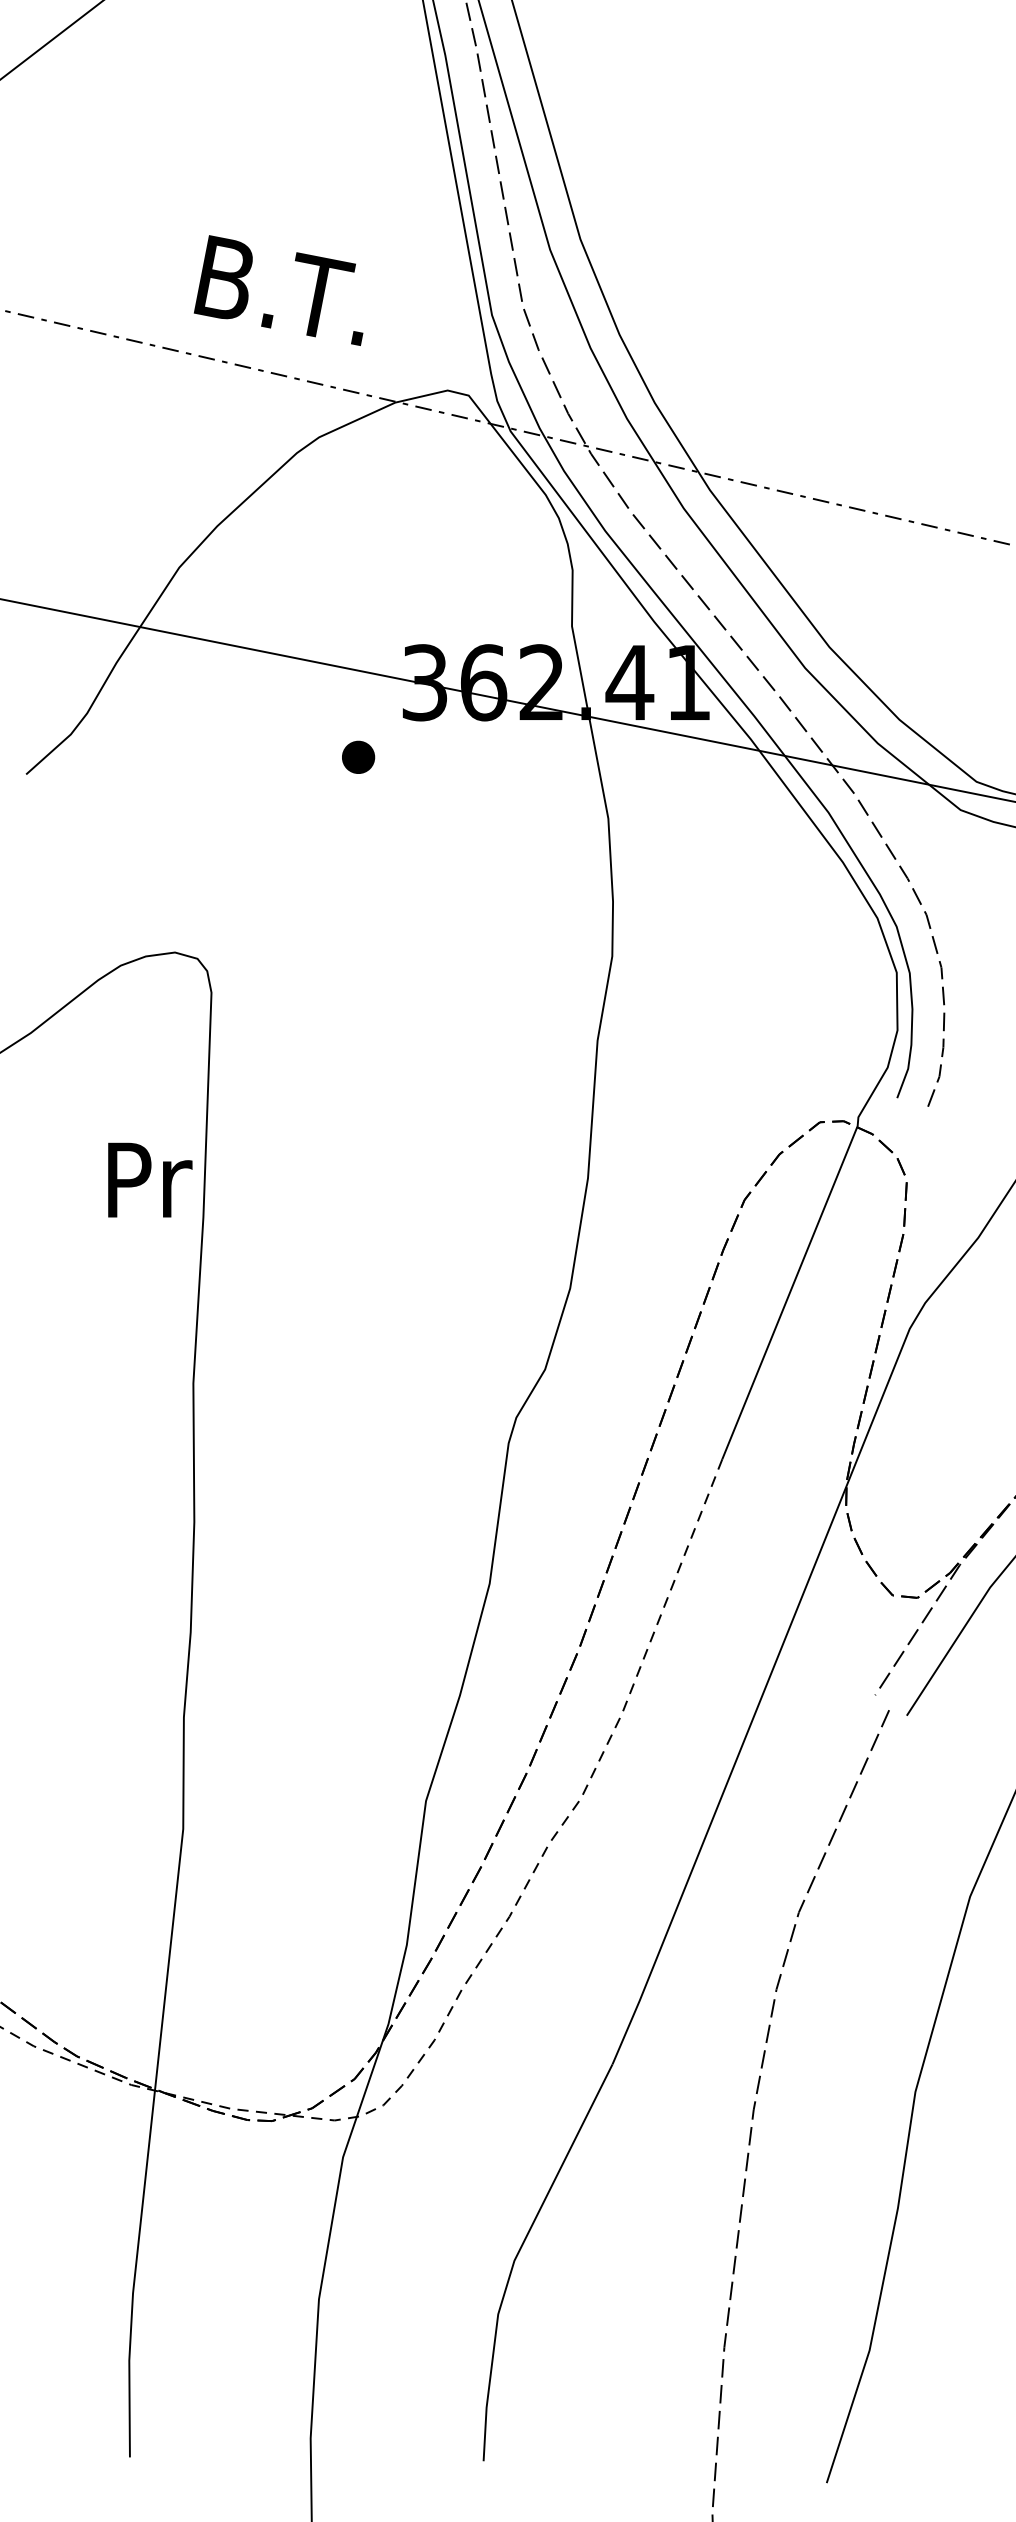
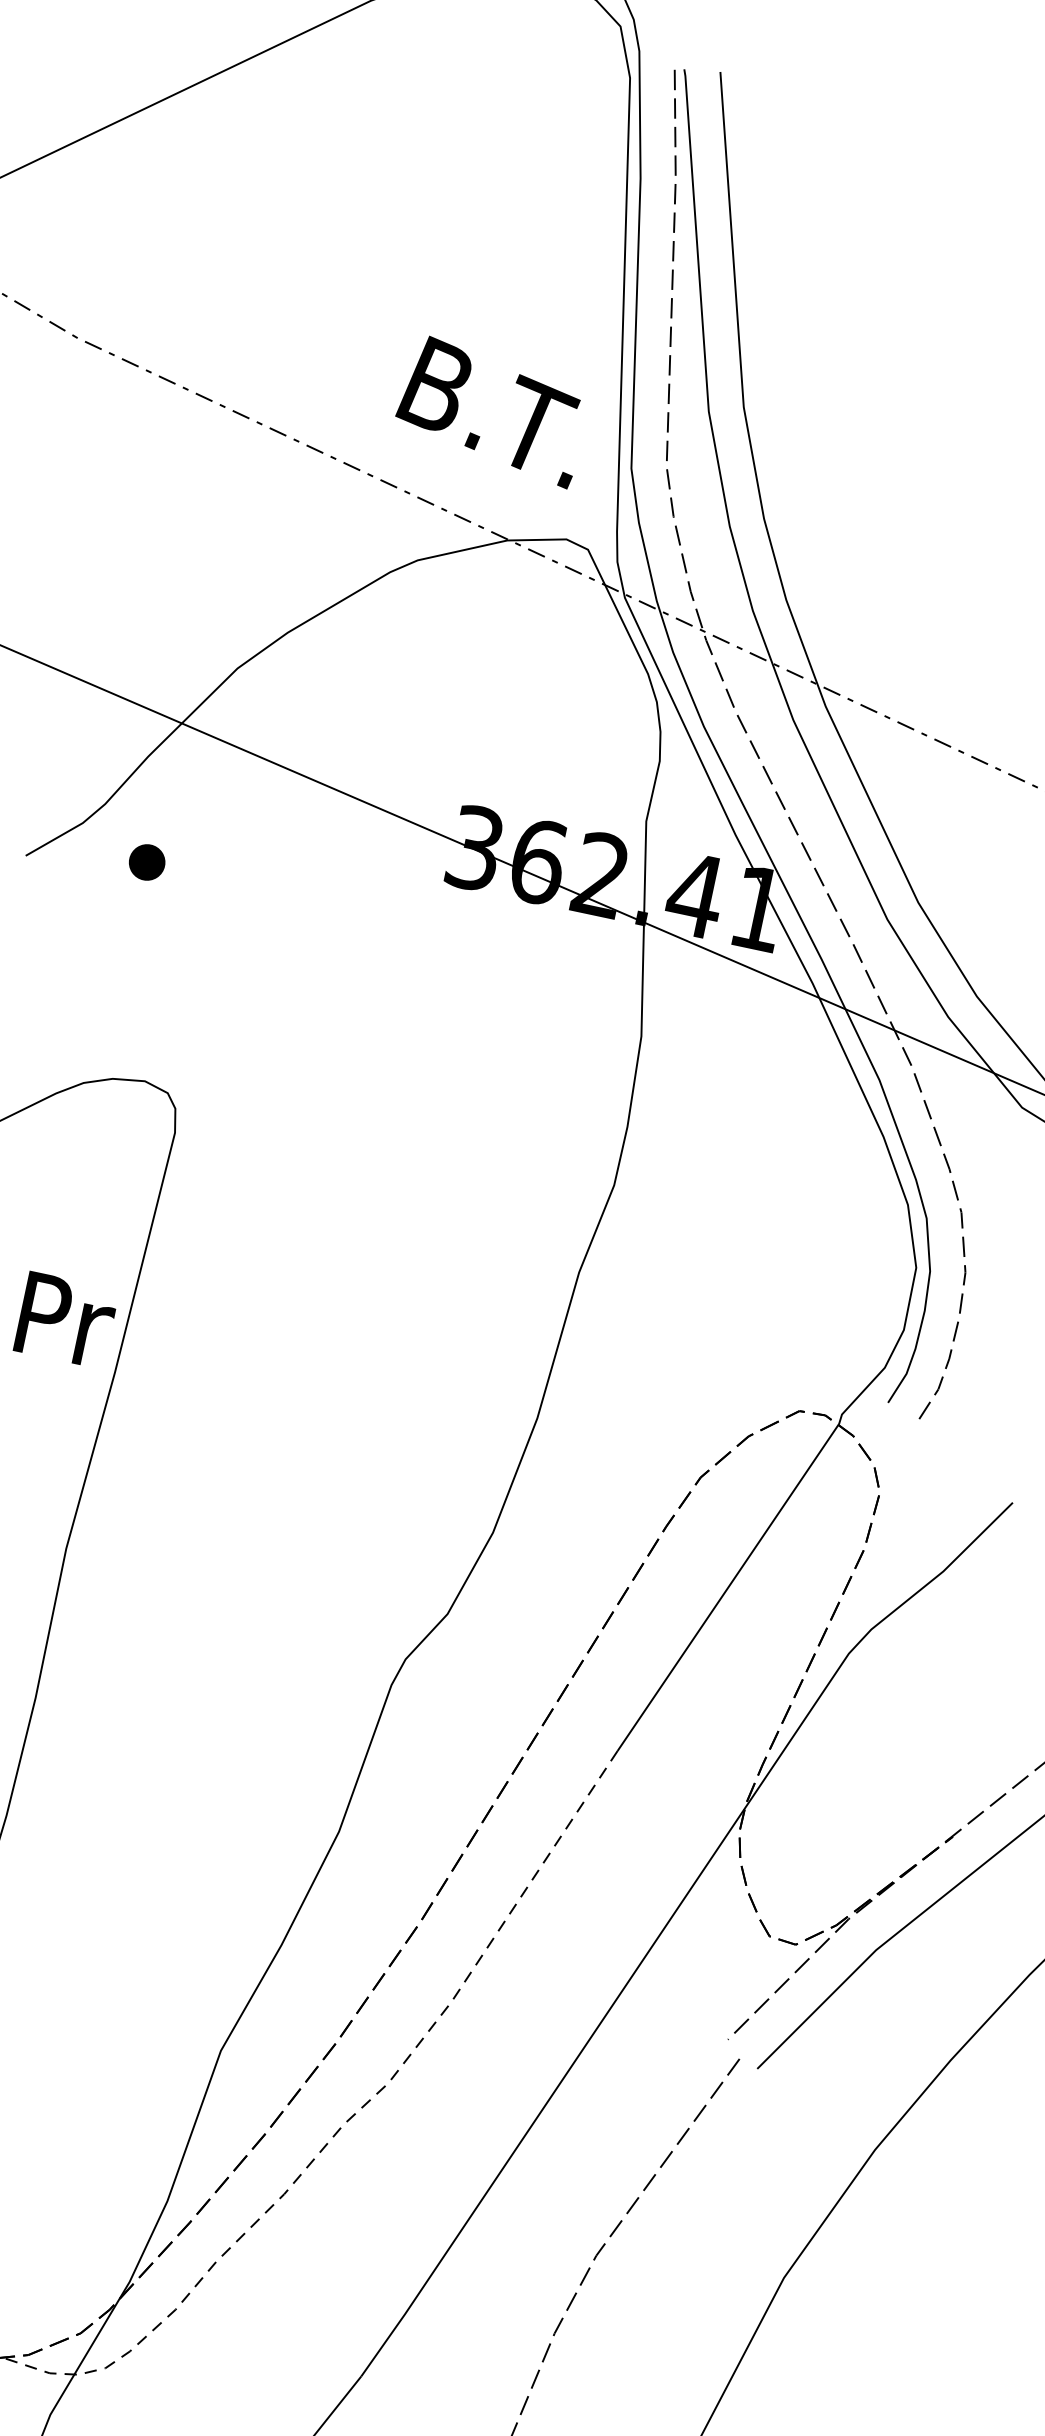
text: (278, 290) -> (491, 411), moved
part: (358, 756) -> (147, 861), moved

